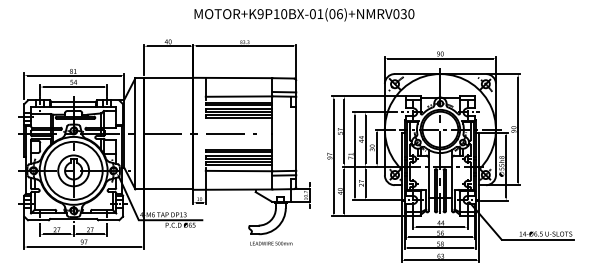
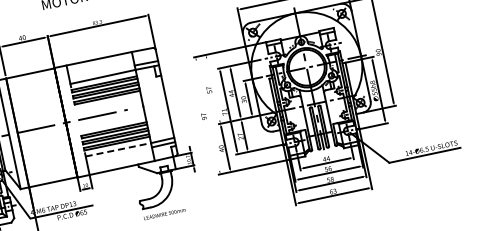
line: (344, 131) -> (213, 89), removed
line: (333, 155) -> (207, 115), removed
line: (239, 171) -> (118, 150), solid -> dashed

